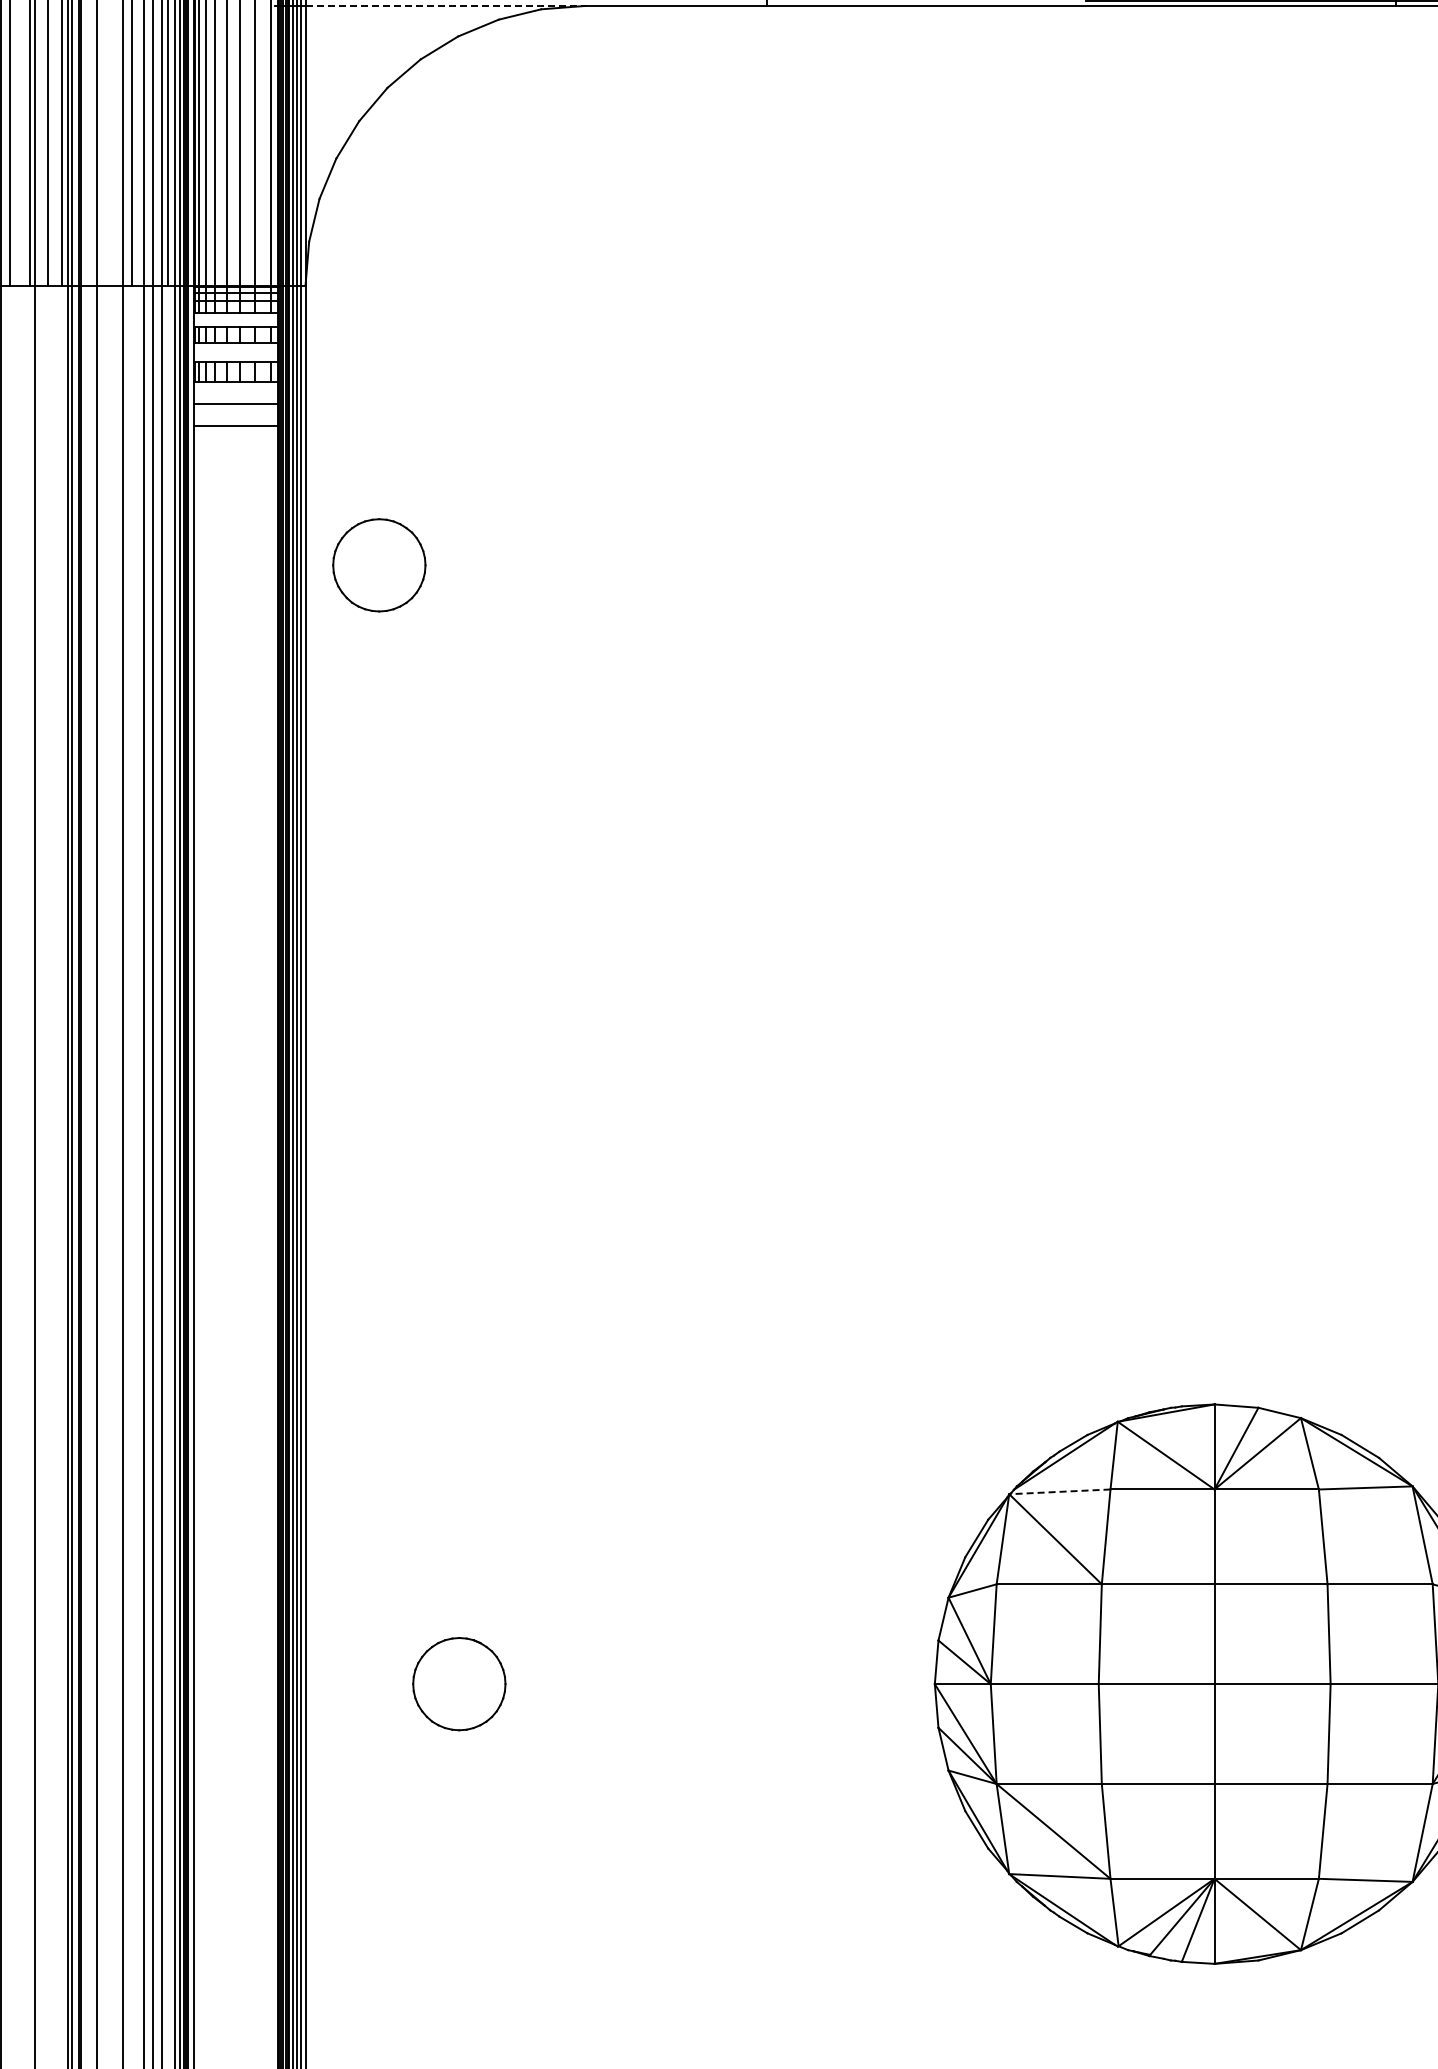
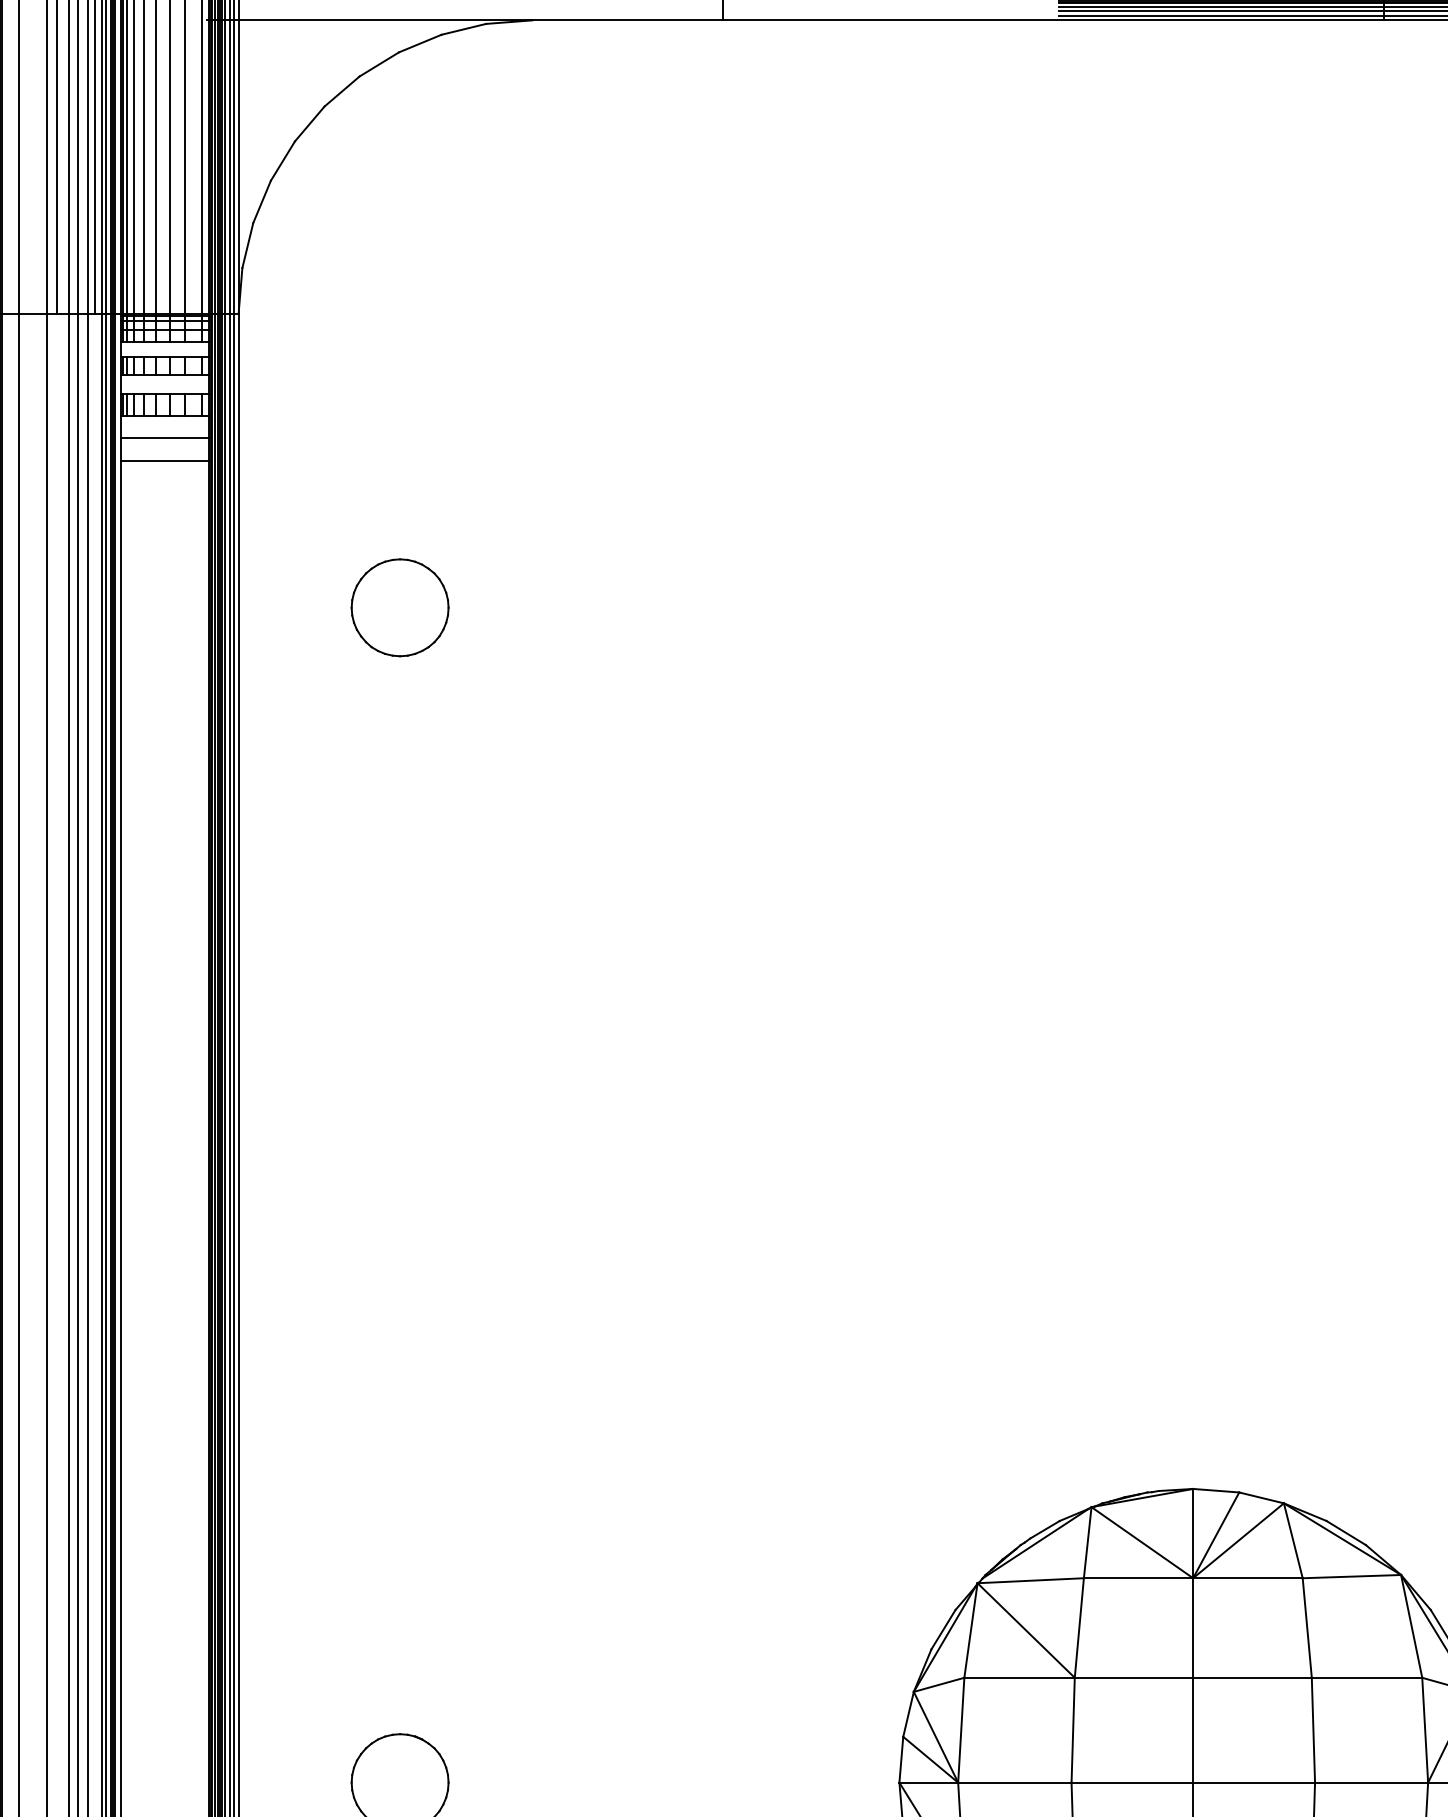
line: (445, 5) -> (385, 19), dashed -> solid
part: (379, 565) -> (400, 607), moved
line: (1059, 1491) -> (1030, 1580), dashed -> solid

